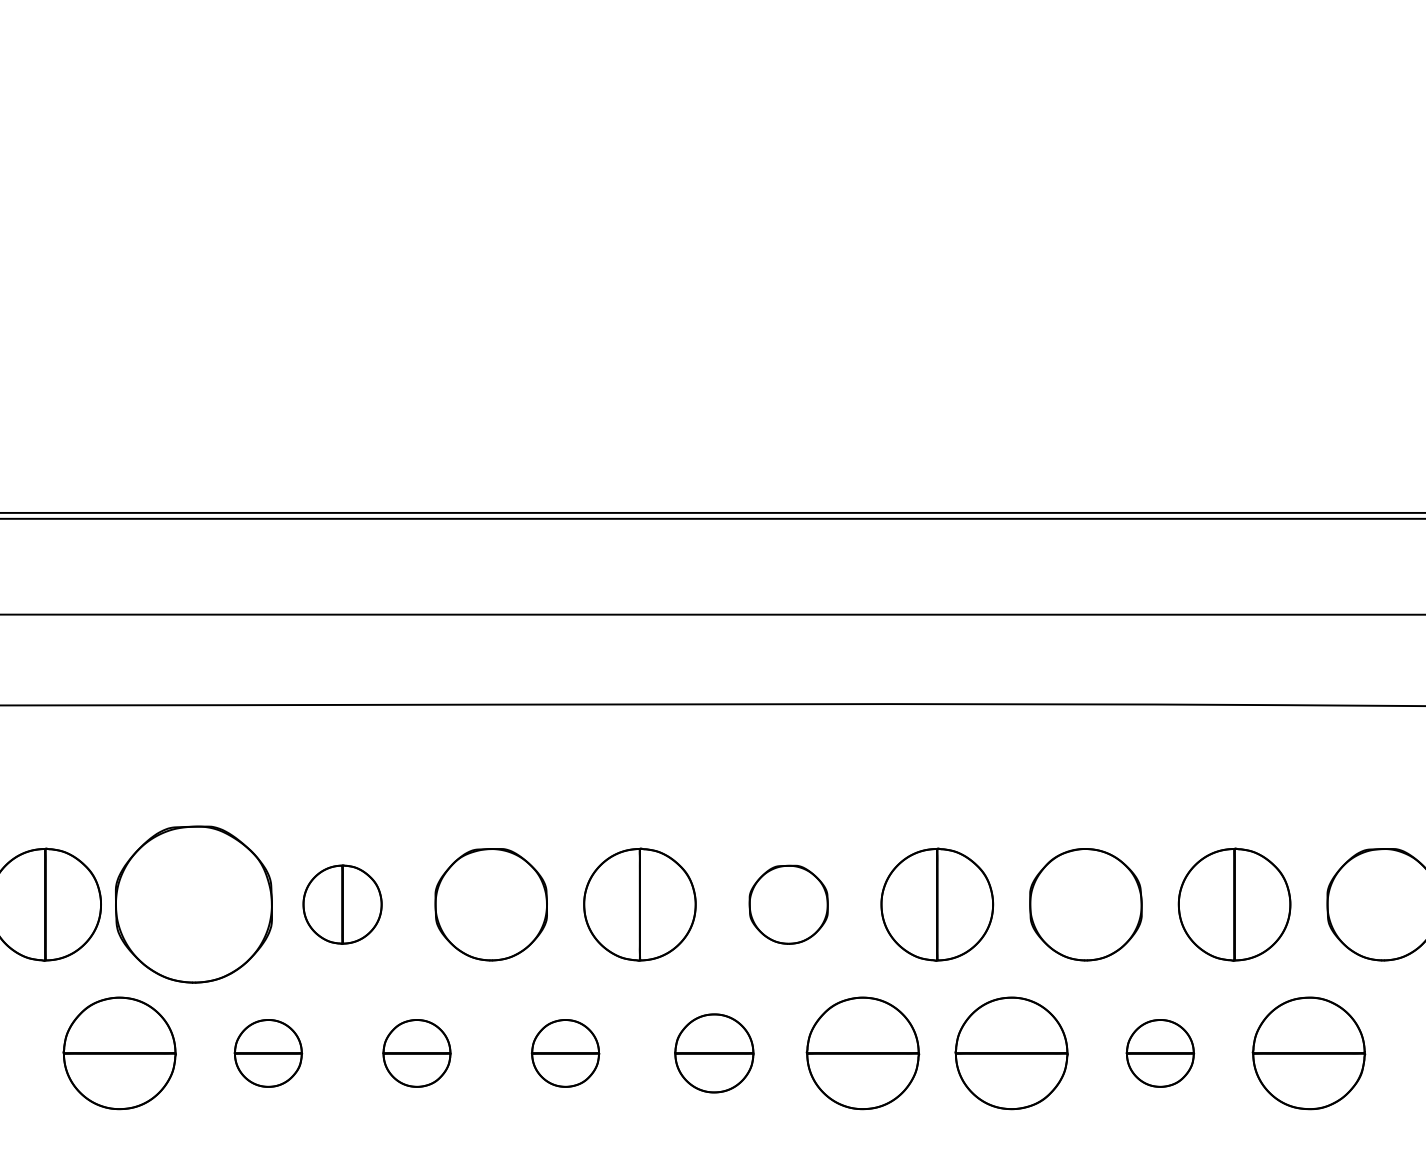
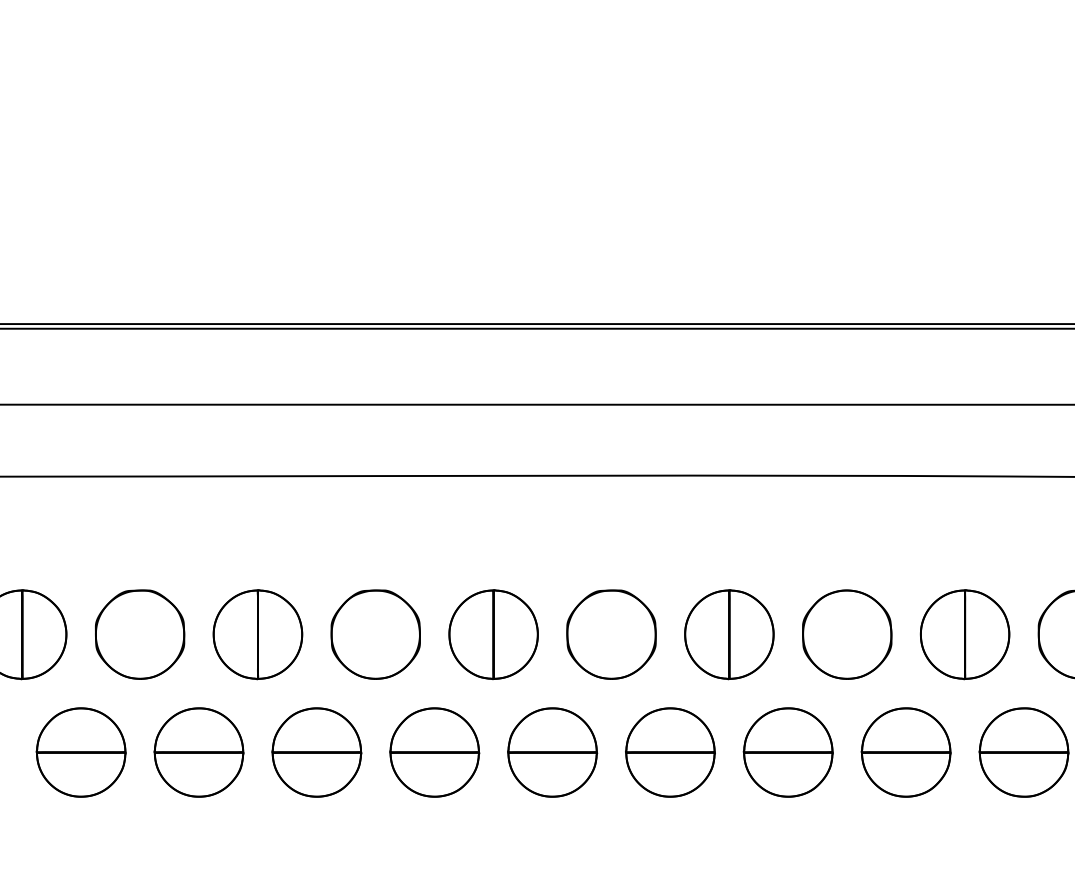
part: (193, 904) -> (139, 634), size x0.71
part: (342, 904) -> (257, 634), size x1.43
part: (788, 904) -> (611, 634), size x1.43
part: (268, 1053) -> (199, 752), size x1.67
part: (416, 1053) -> (316, 752), size x1.67
part: (565, 1053) -> (434, 752), size x1.67
part: (714, 1053) -> (552, 752), size x1.43
part: (1160, 1053) -> (906, 752), size x1.67

